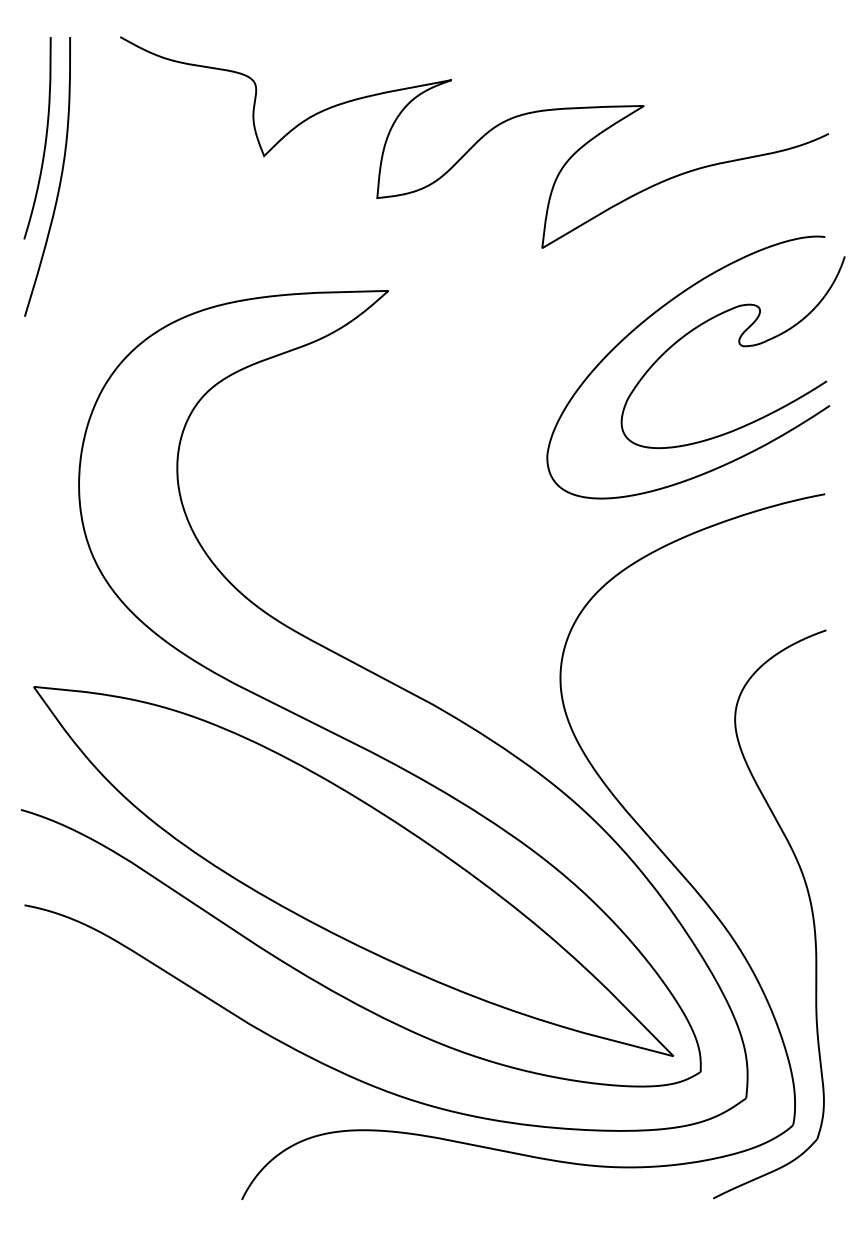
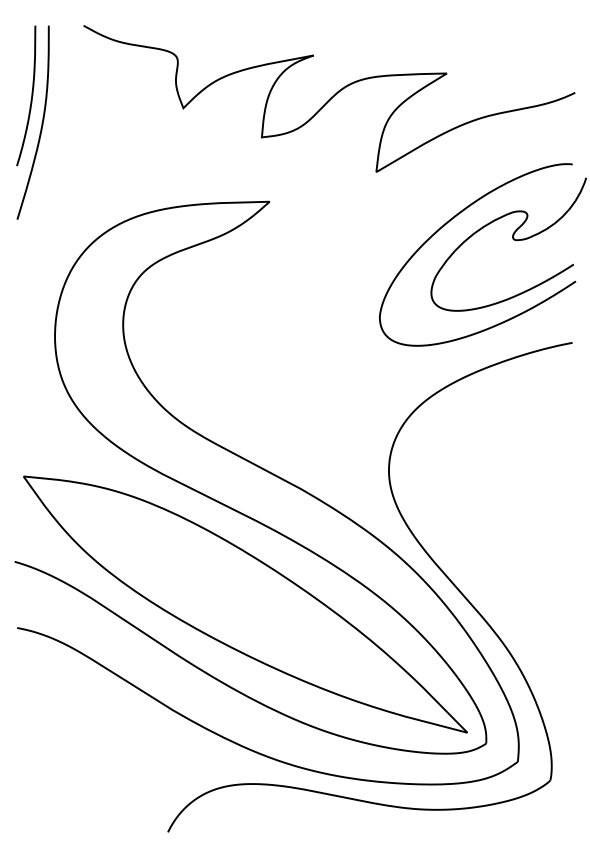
part: (810, 911) -> (562, 632), removed

